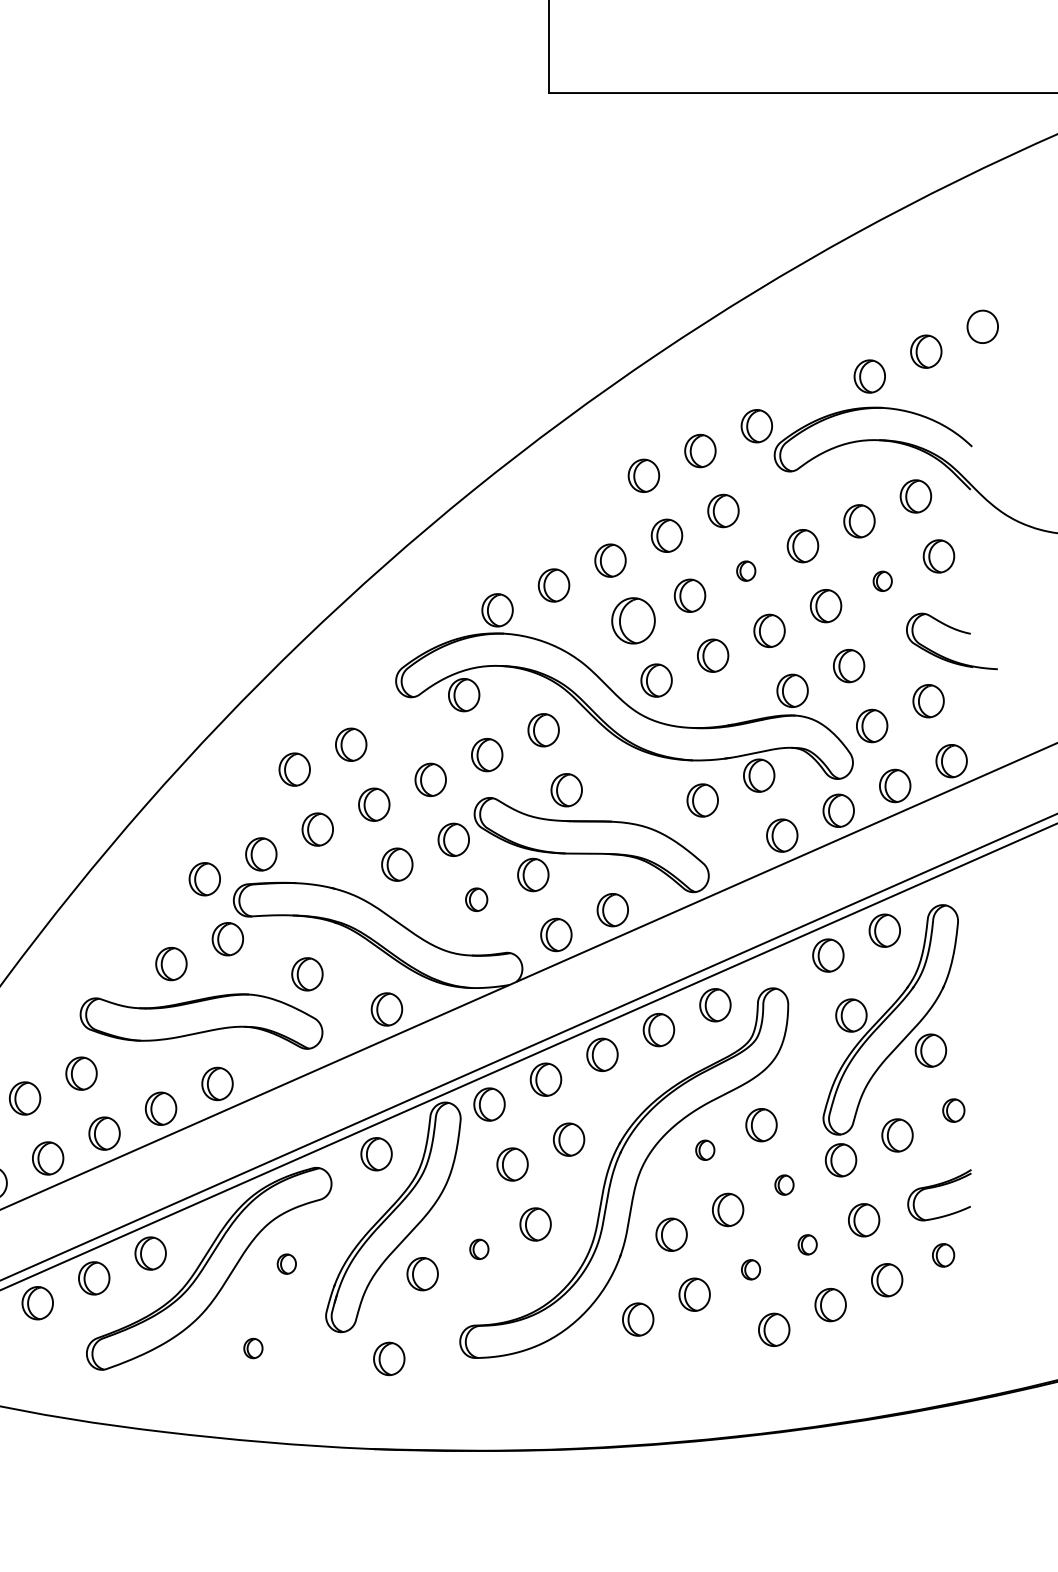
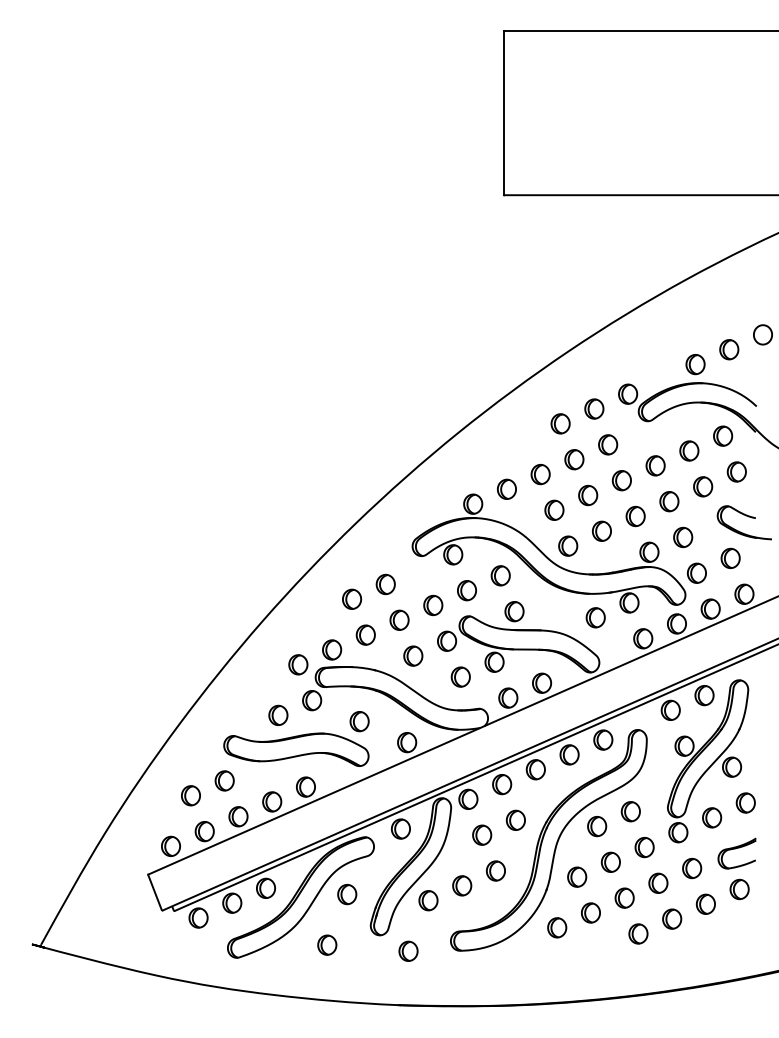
part: (745, 570) -> (621, 480), size x1.67
part: (883, 580) -> (703, 486), size x1.67
part: (633, 619) -> (554, 509), size x0.71
part: (476, 898) -> (460, 676), size x1.43
part: (953, 1109) -> (745, 802), size x1.43
part: (705, 1149) -> (597, 826), size x1.67
part: (784, 1185) -> (644, 847), size x1.67
part: (807, 1243) -> (658, 882), size x1.67
part: (479, 1248) -> (462, 885), size x1.67
part: (943, 1255) -> (739, 889), size x1.43
part: (287, 1263) -> (347, 894), size x1.67
part: (750, 1268) -> (624, 897), size x1.67
part: (253, 1347) -> (327, 944), size x1.67

